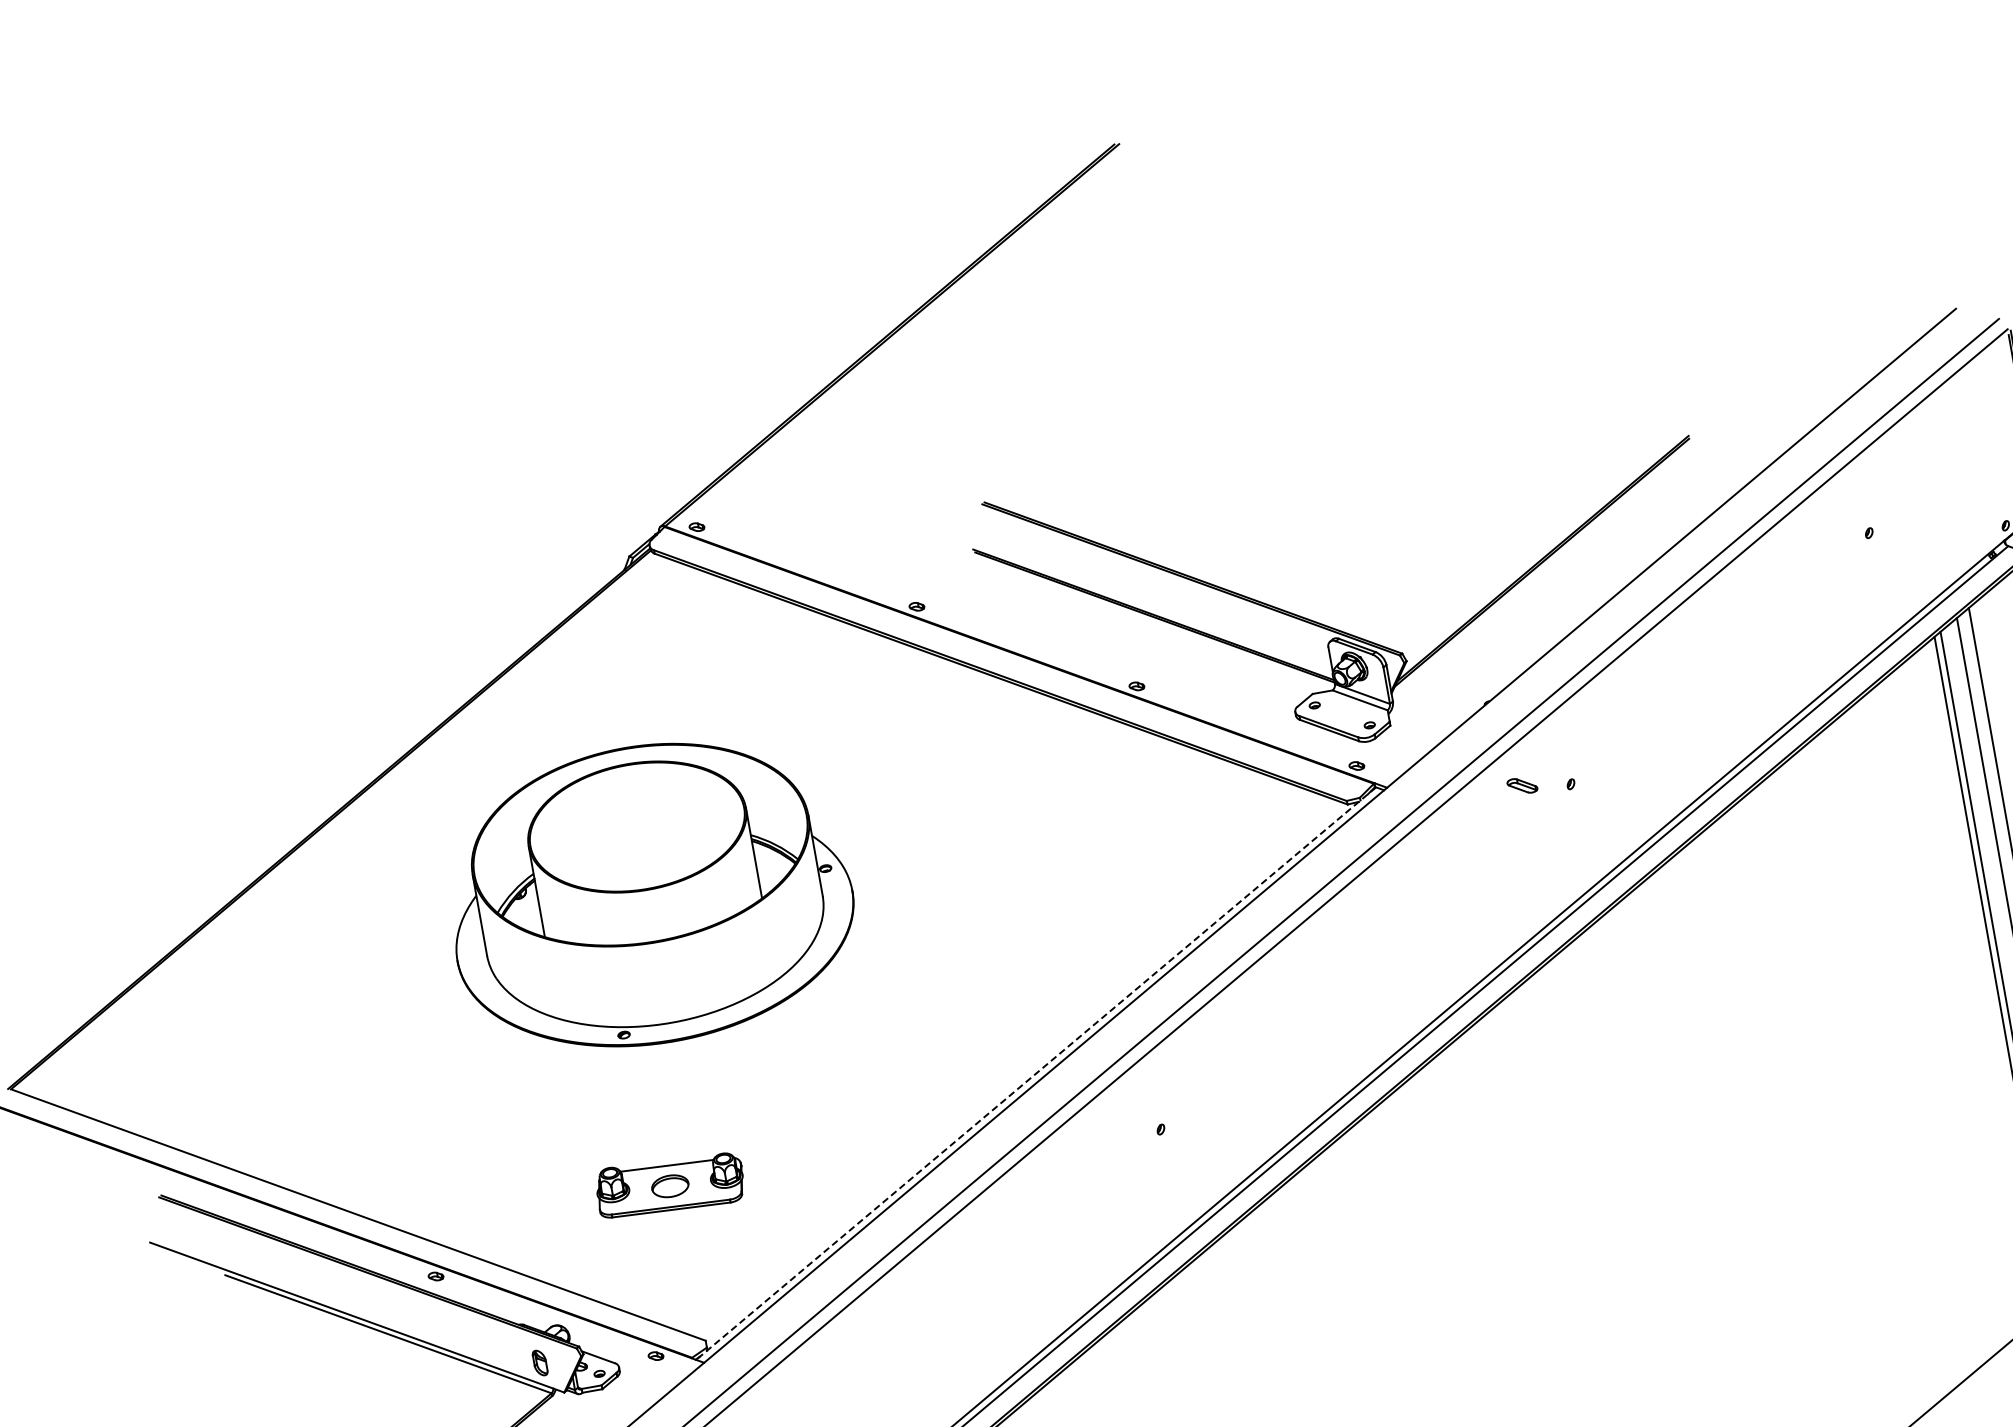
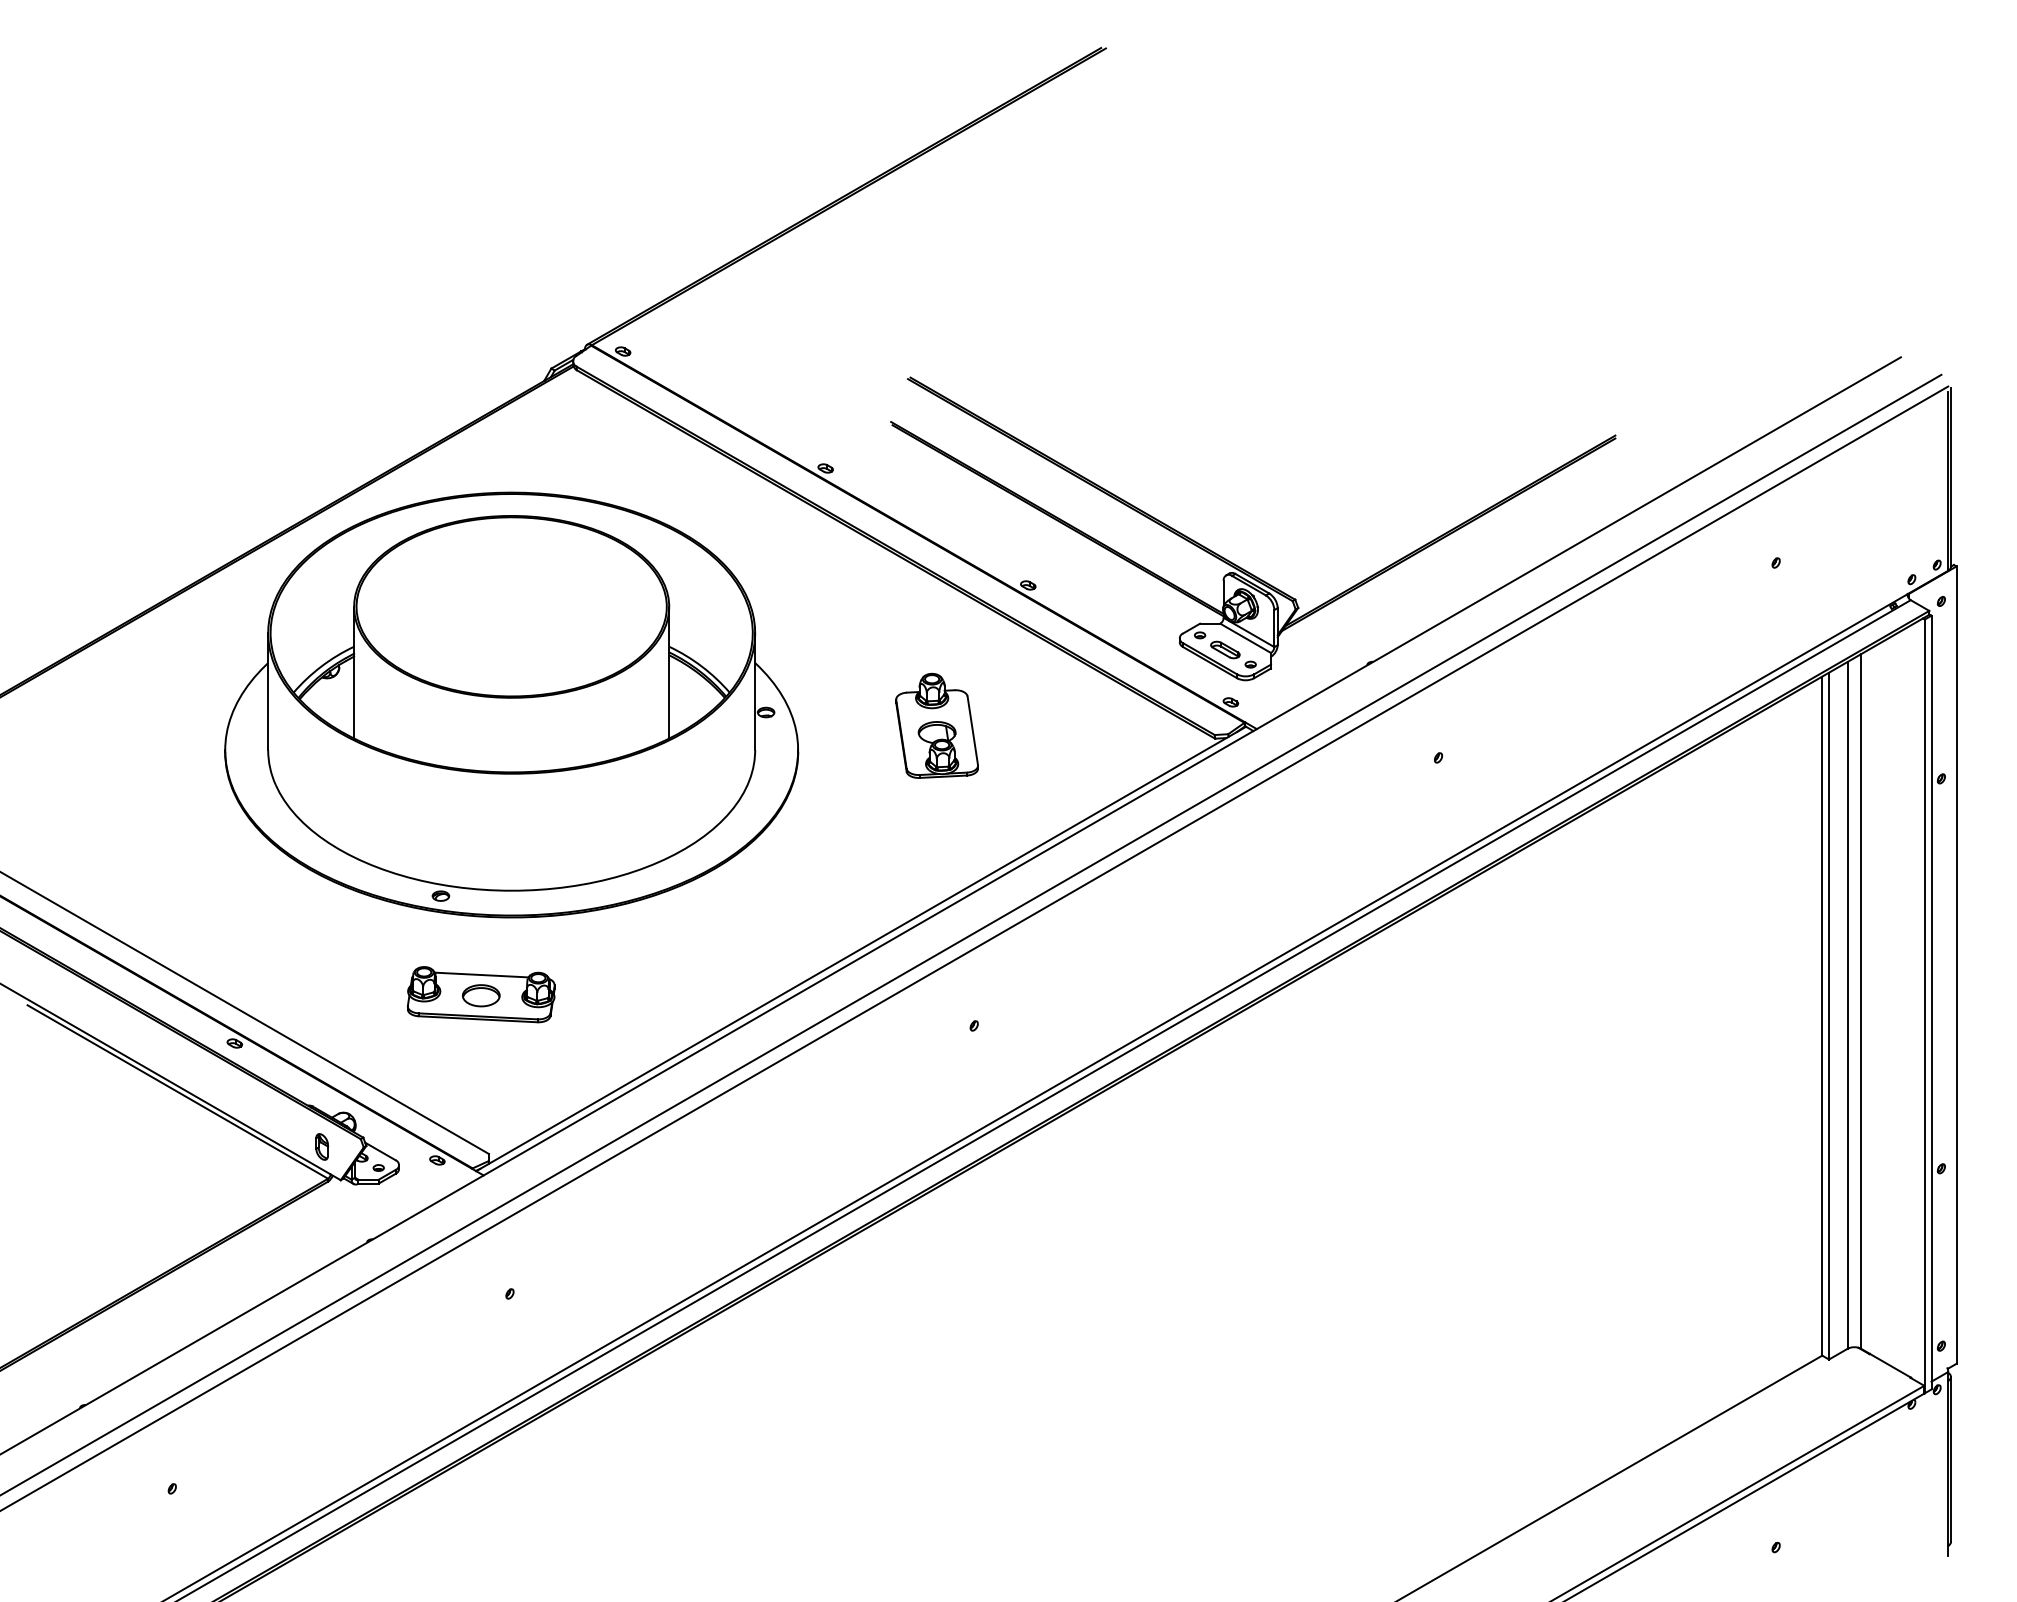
part: (1522, 785) -> (1225, 649), moved
part: (1071, 840) -> (936, 725), added
part: (649, 894) -> (511, 704), size x1.43
line: (1035, 1074) -> (860, 949), dashed -> solid

